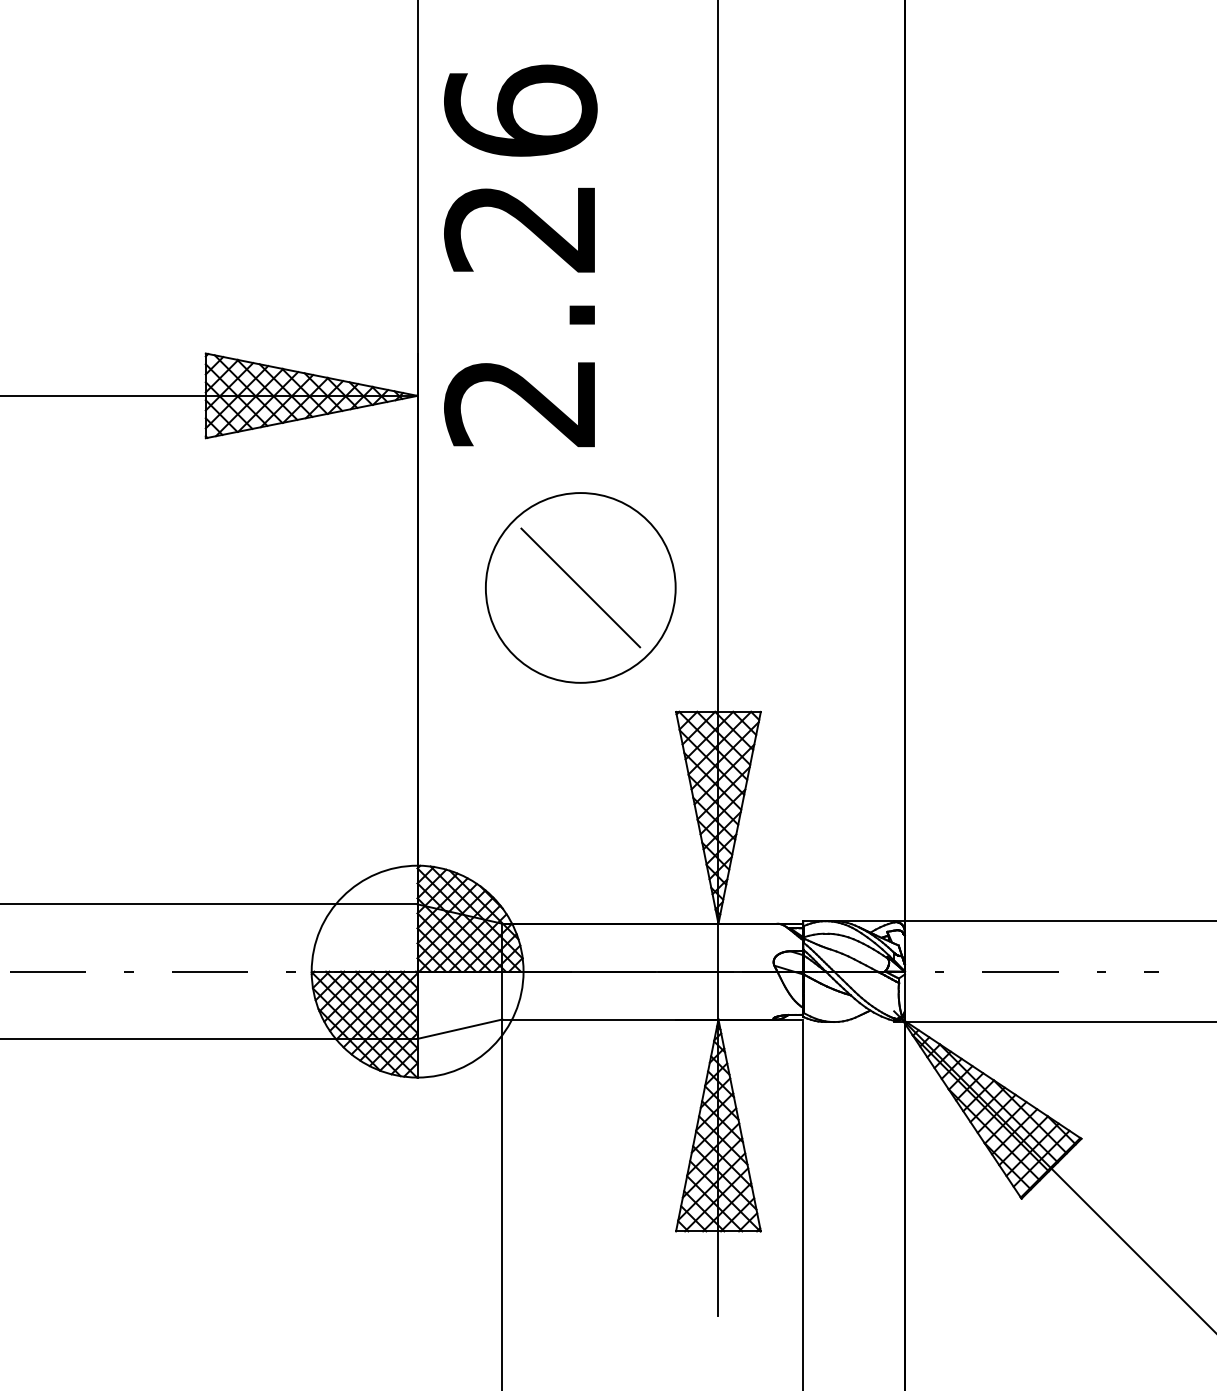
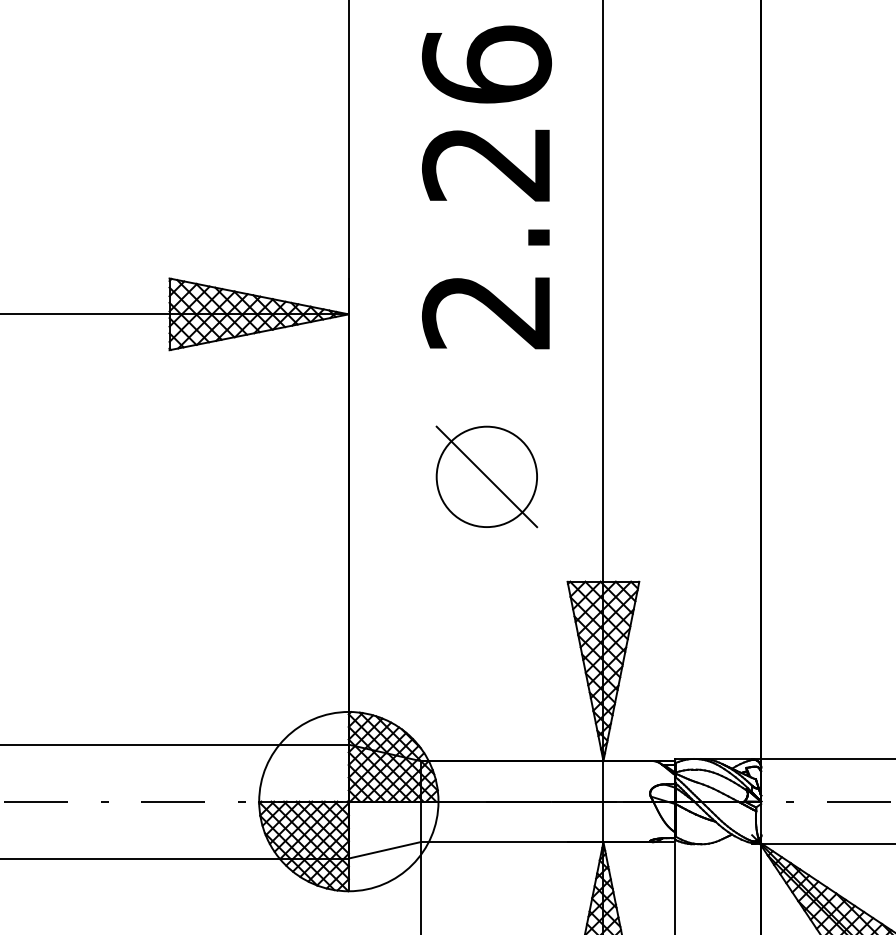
text: (520, 255) -> (486, 187), moved
circle: (580, 587) -> (486, 476), size x0.62

